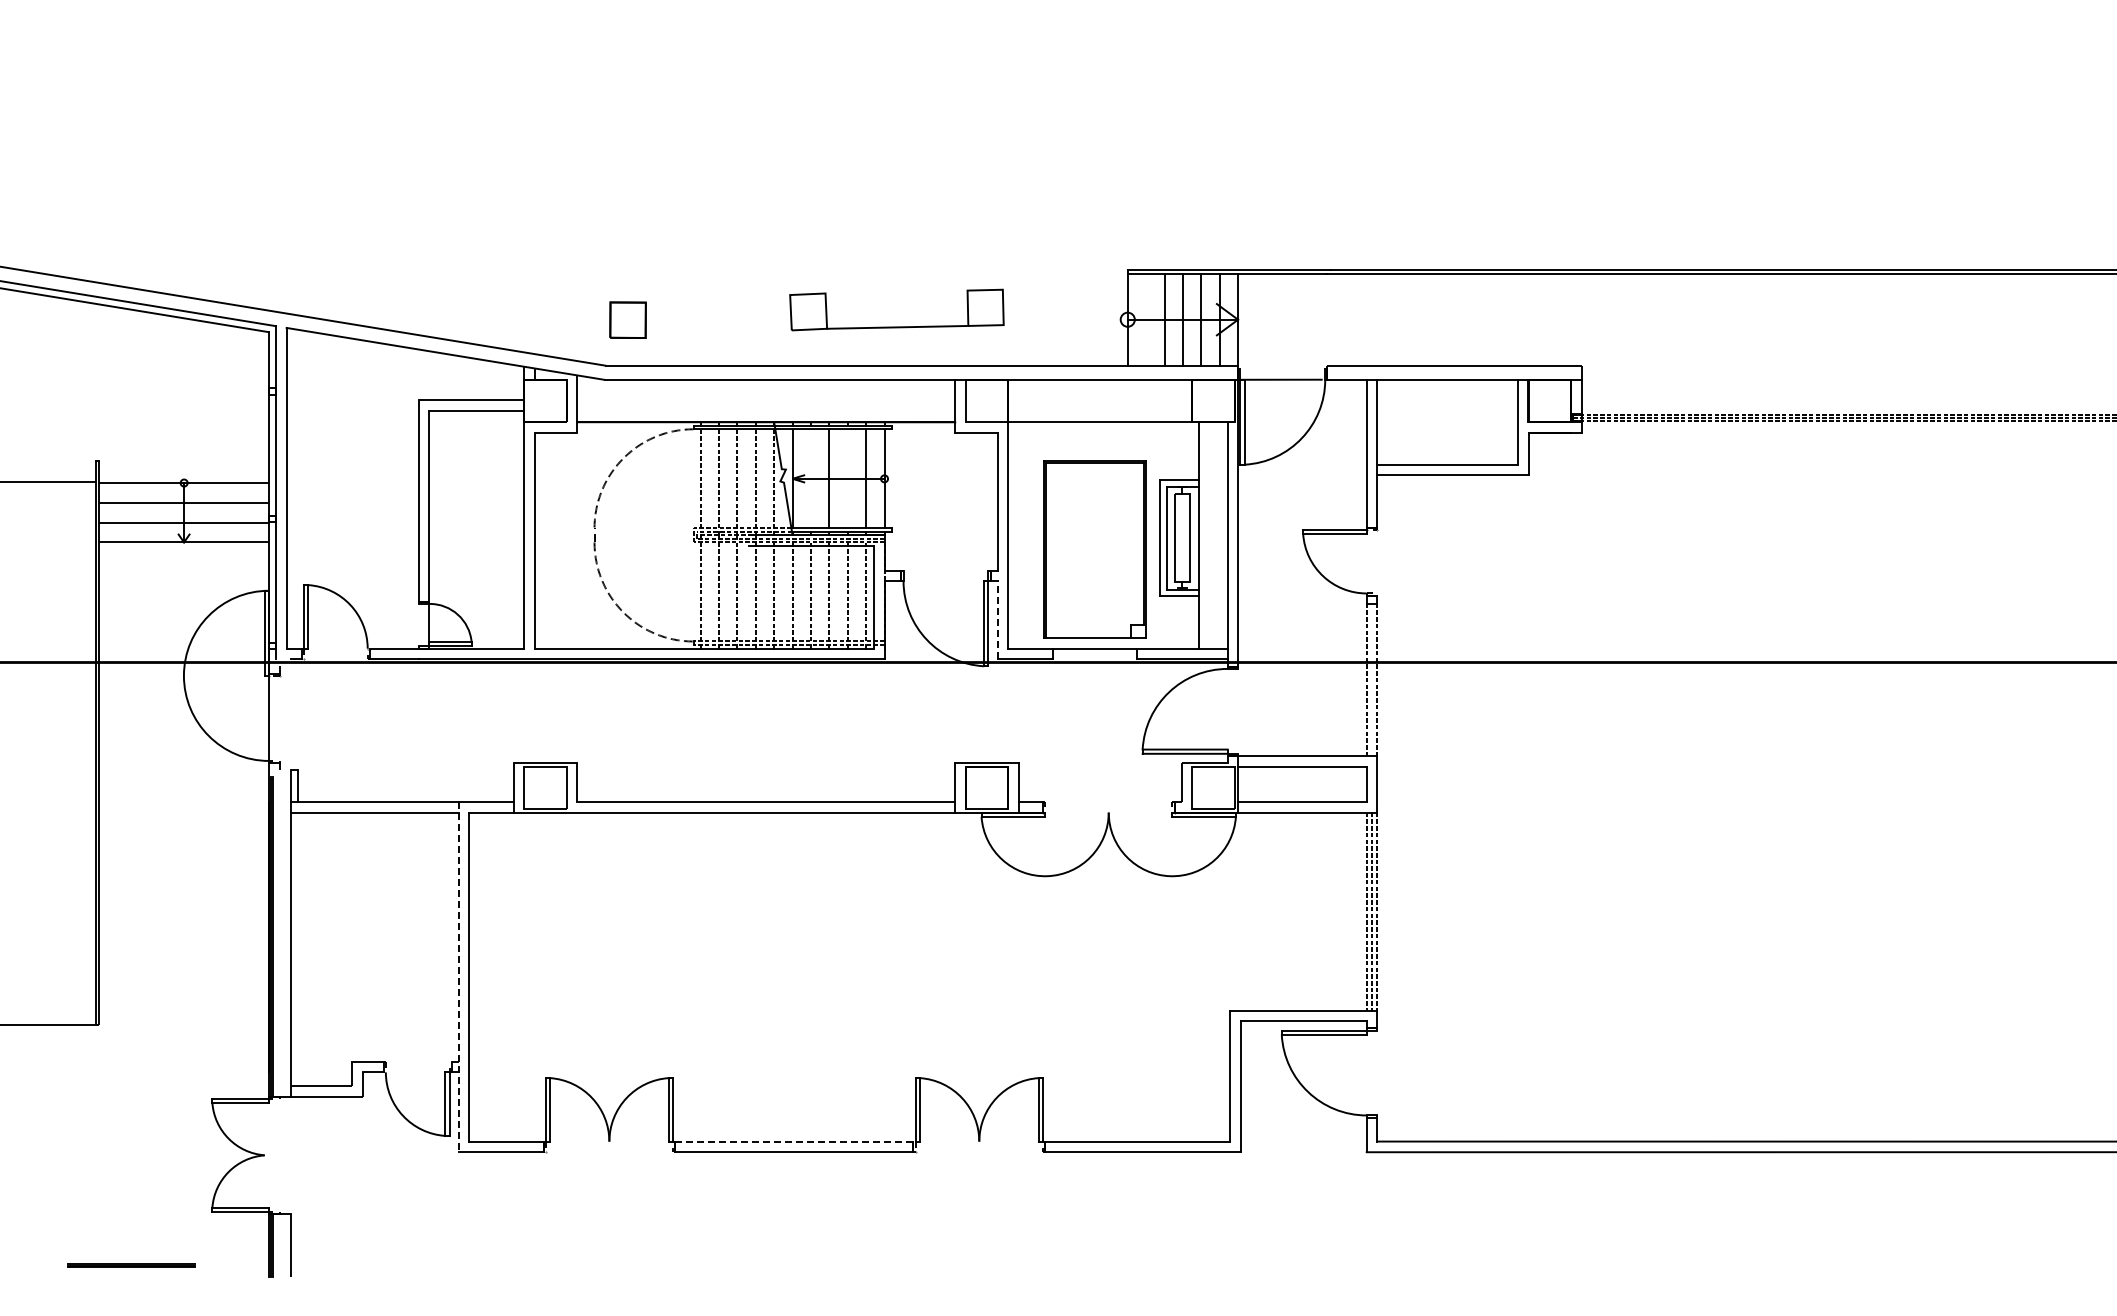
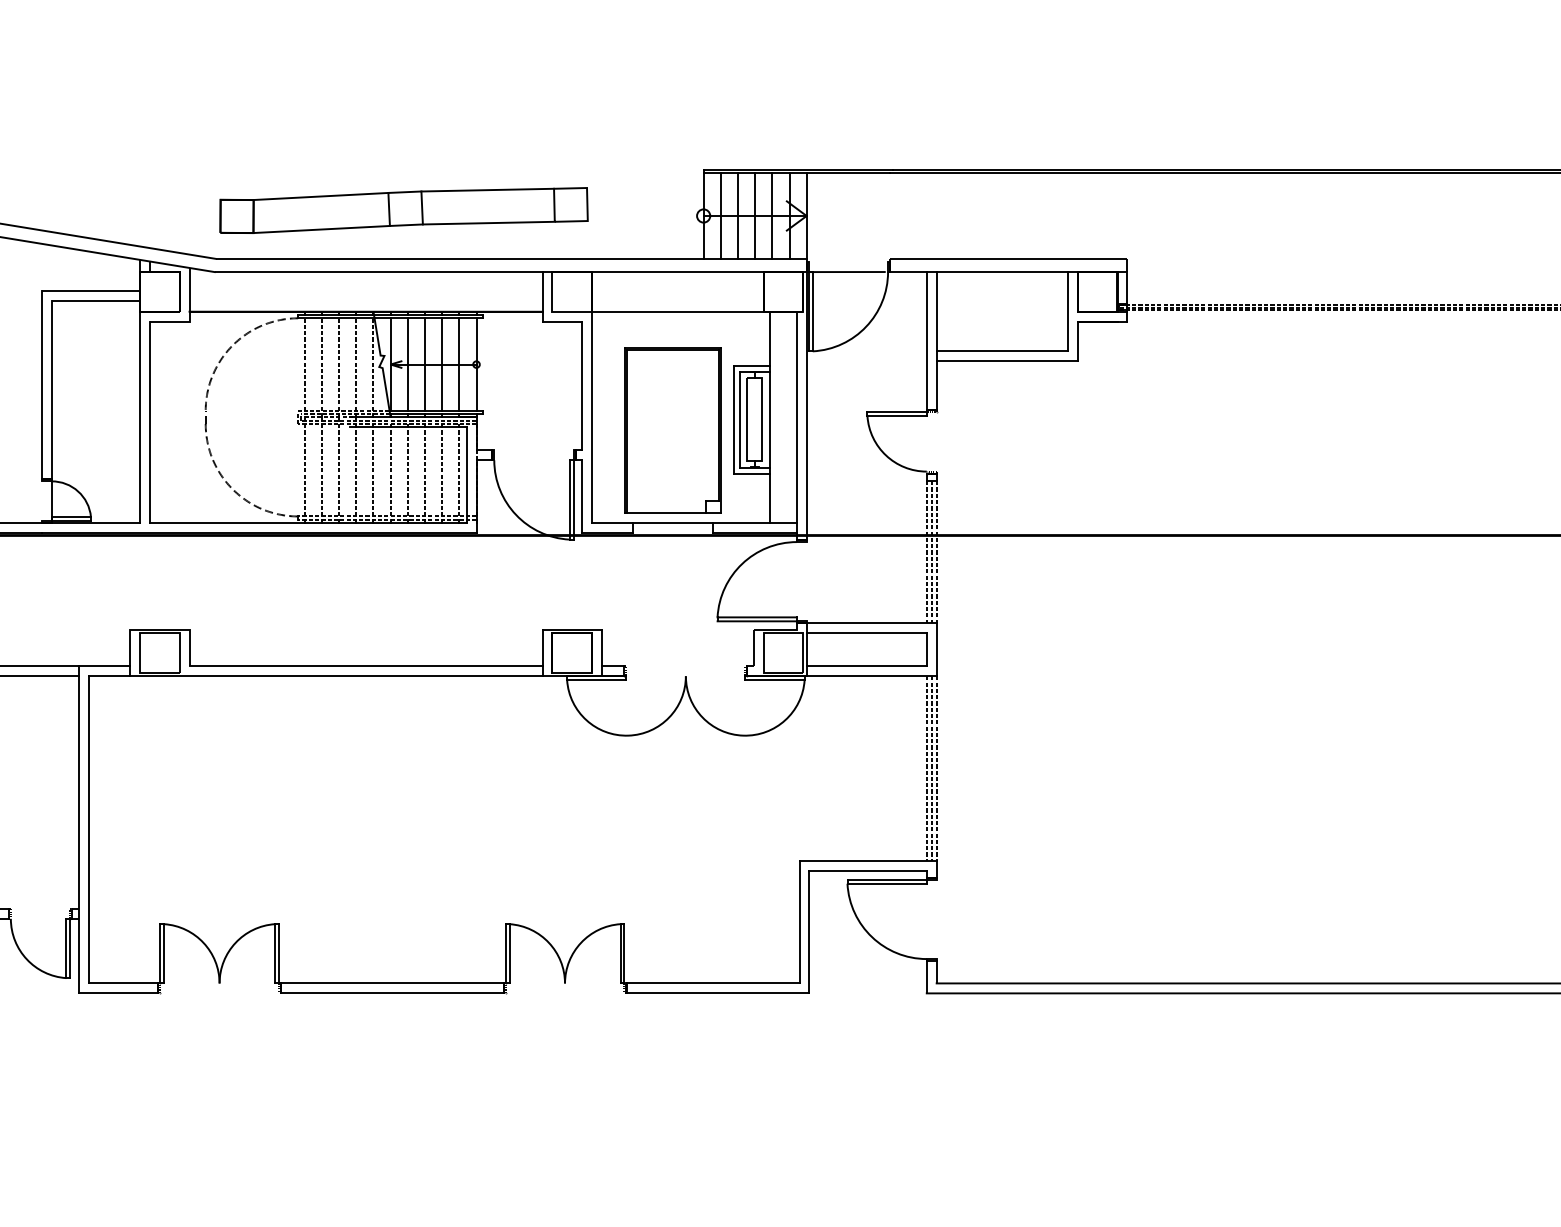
line: (896, 291) -> (487, 189), added
line: (717, 298) -> (320, 196), added
line: (1146, 319) -> (721, 215), added
line: (718, 333) -> (321, 228), added
line: (810, 478) -> (407, 364), added
line: (847, 478) -> (441, 364), added
line: (997, 620) -> (582, 496), dashed -> solid
line: (1372, 679) -> (932, 551), added
line: (458, 977) -> (78, 830), dashed -> solid
line: (794, 1141) -> (392, 983), dashed -> solid

